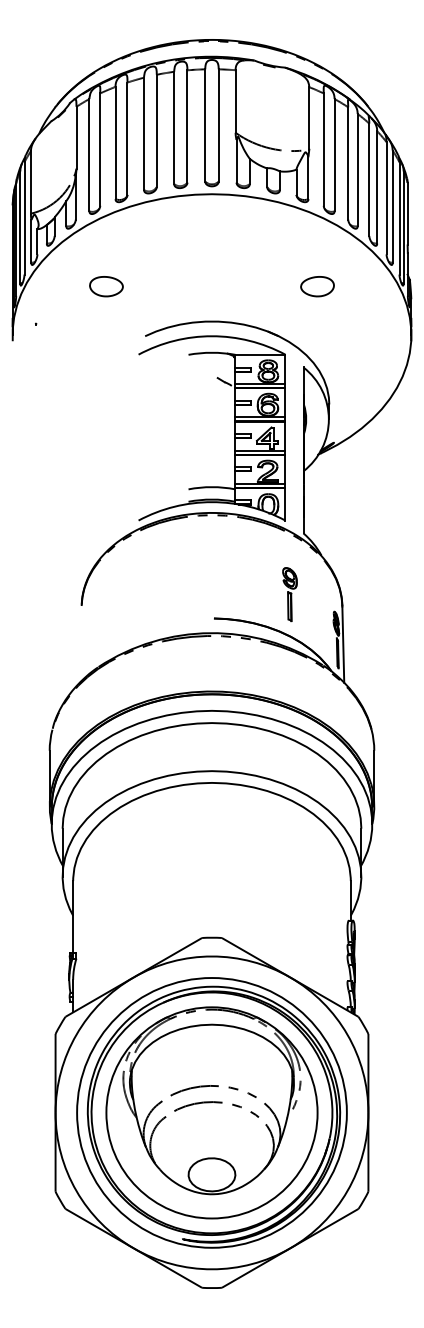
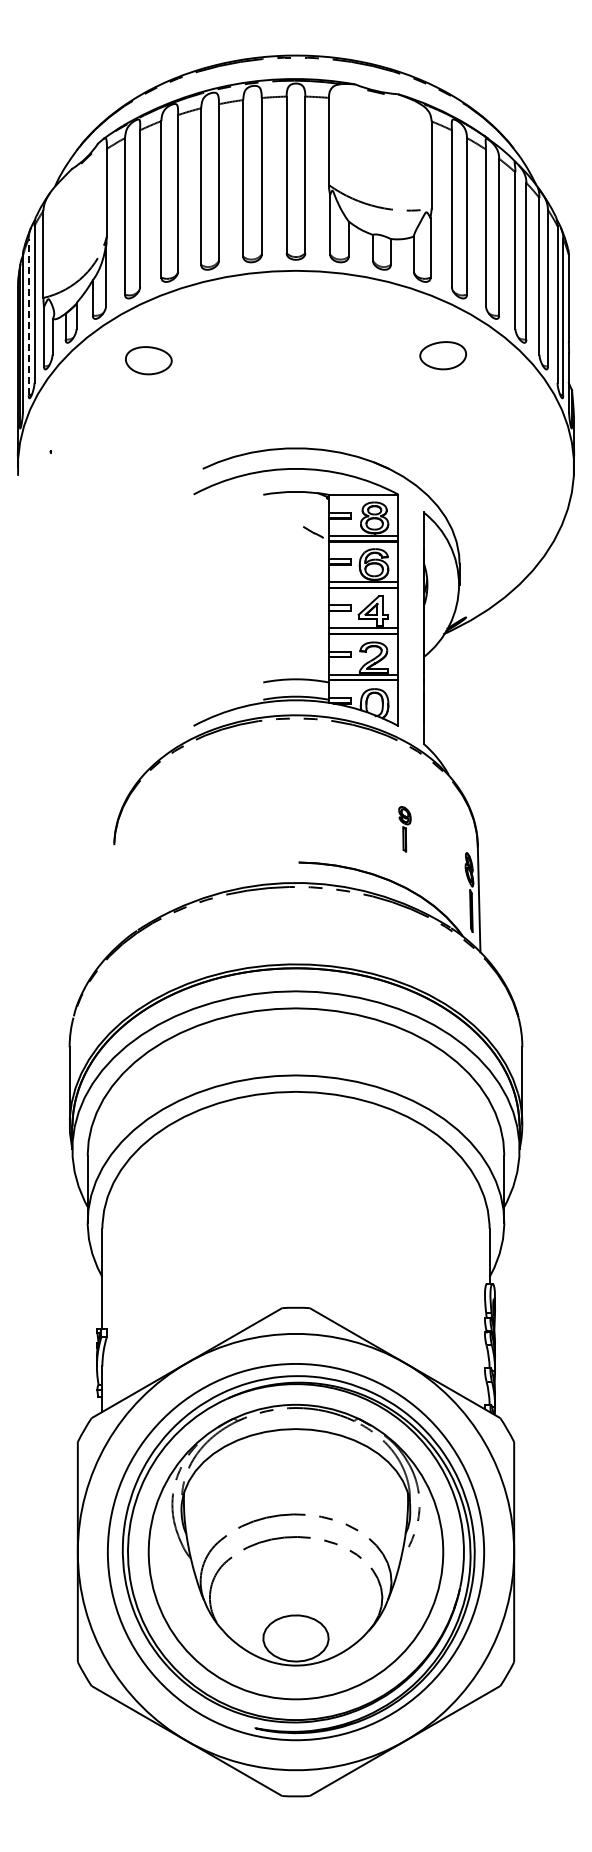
line: (20, 226) -> (28, 316), solid -> dashed
part: (106, 286) -> (148, 360), moved
part: (317, 286) -> (442, 355), moved
part: (289, 594) -> (404, 829), size x0.6

